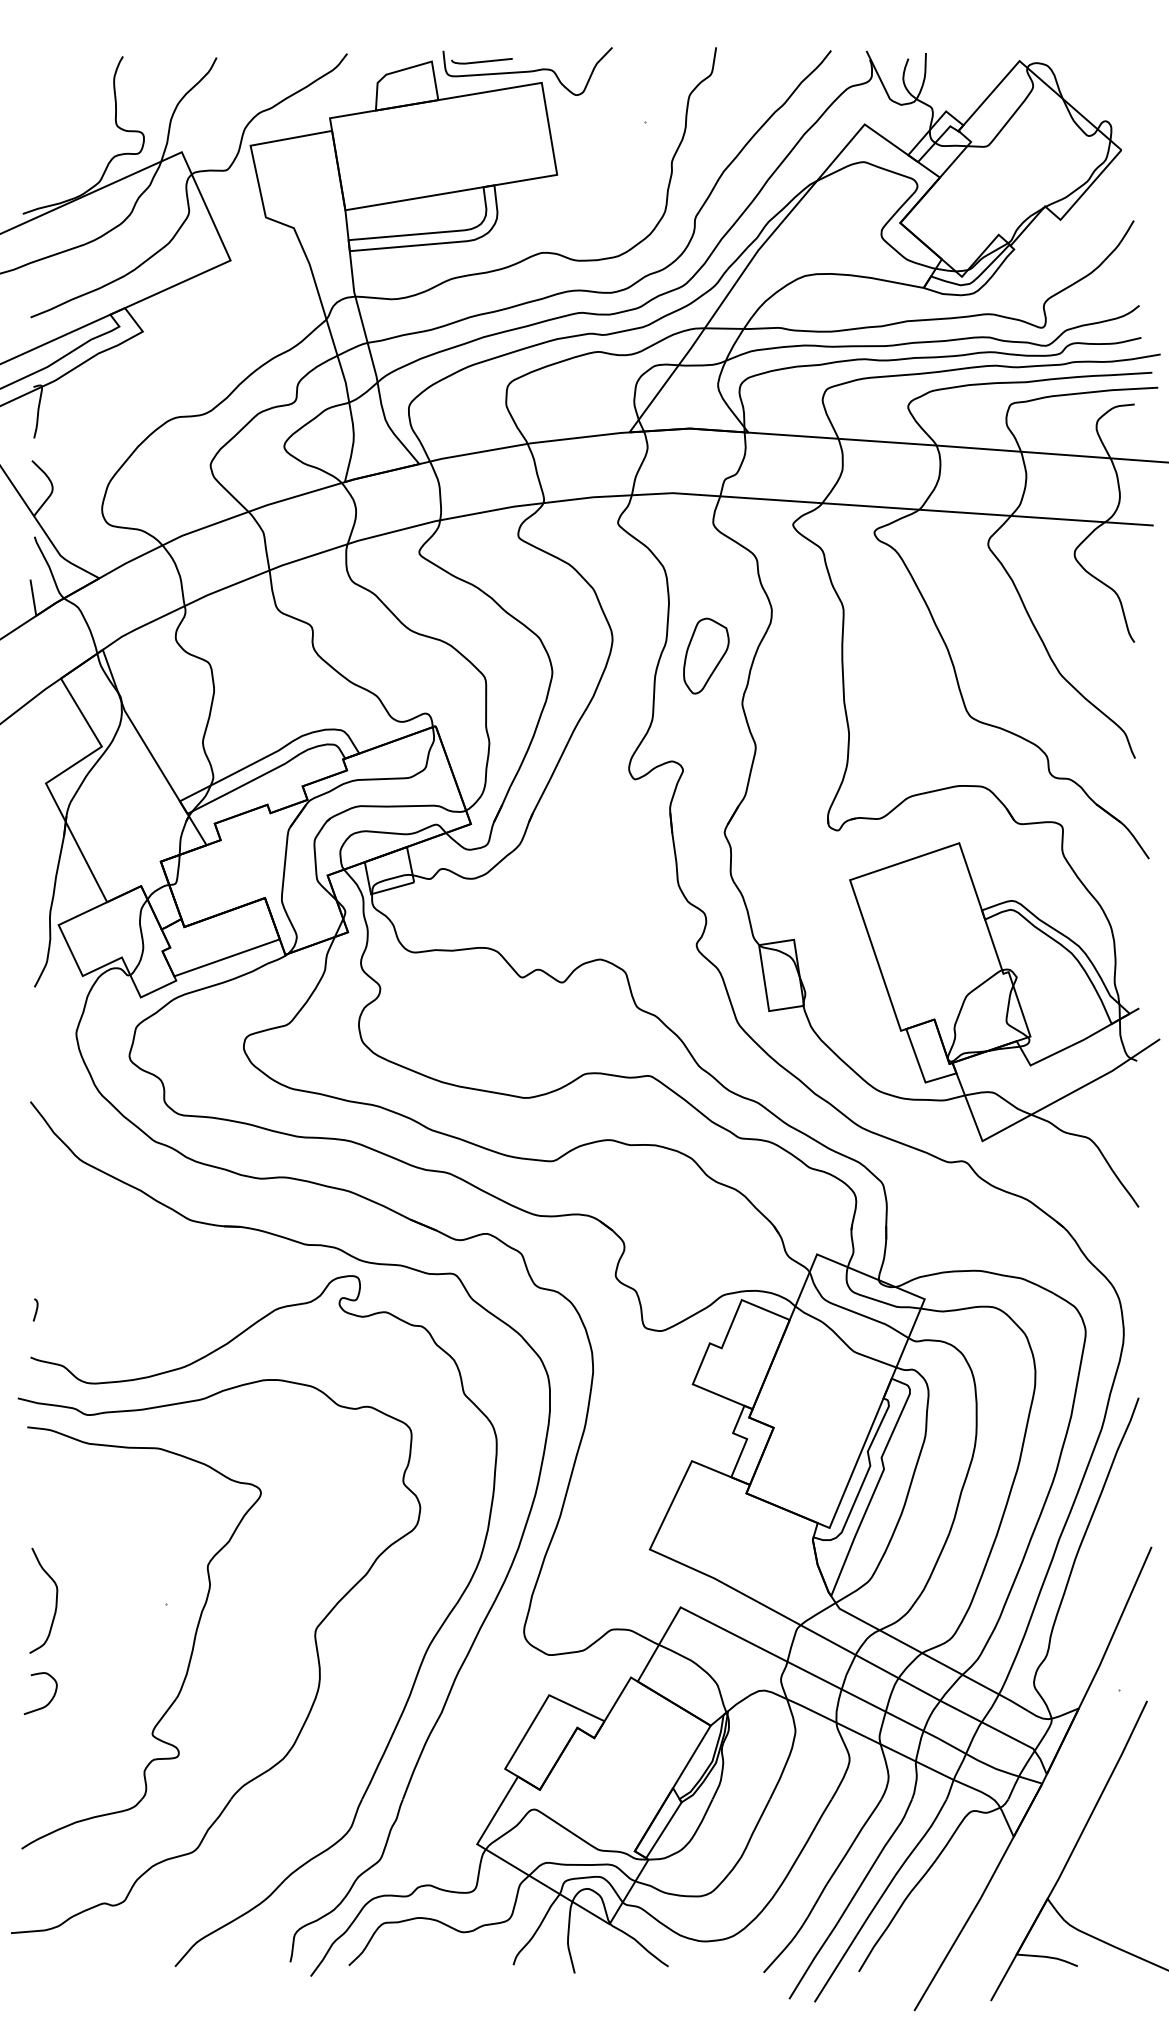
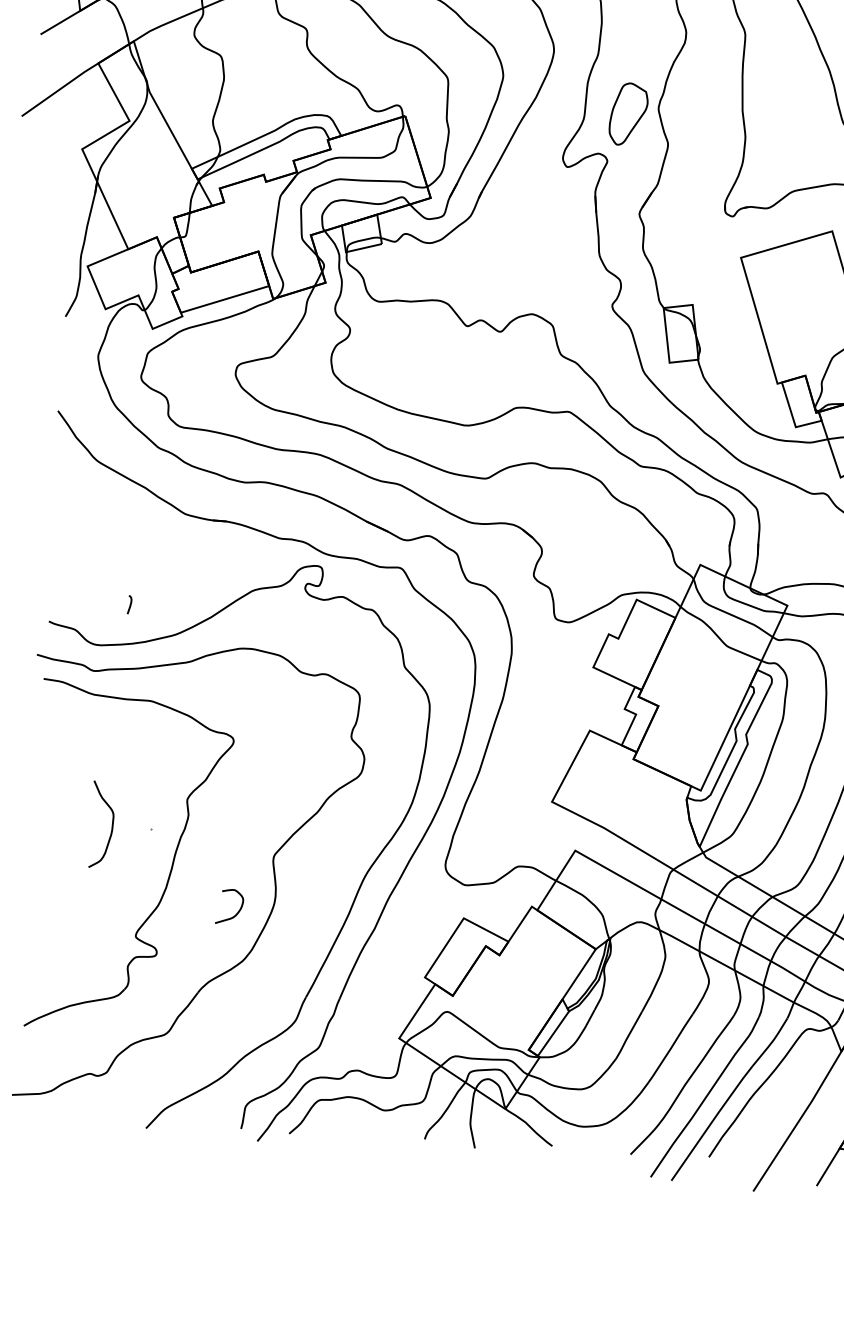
part: (706, 655) -> (628, 113), moved
curve: (36, 1309) -> (130, 604), moved
curve: (55, 1600) -> (111, 824), moved
curve: (50, 1699) -> (237, 911), moved

